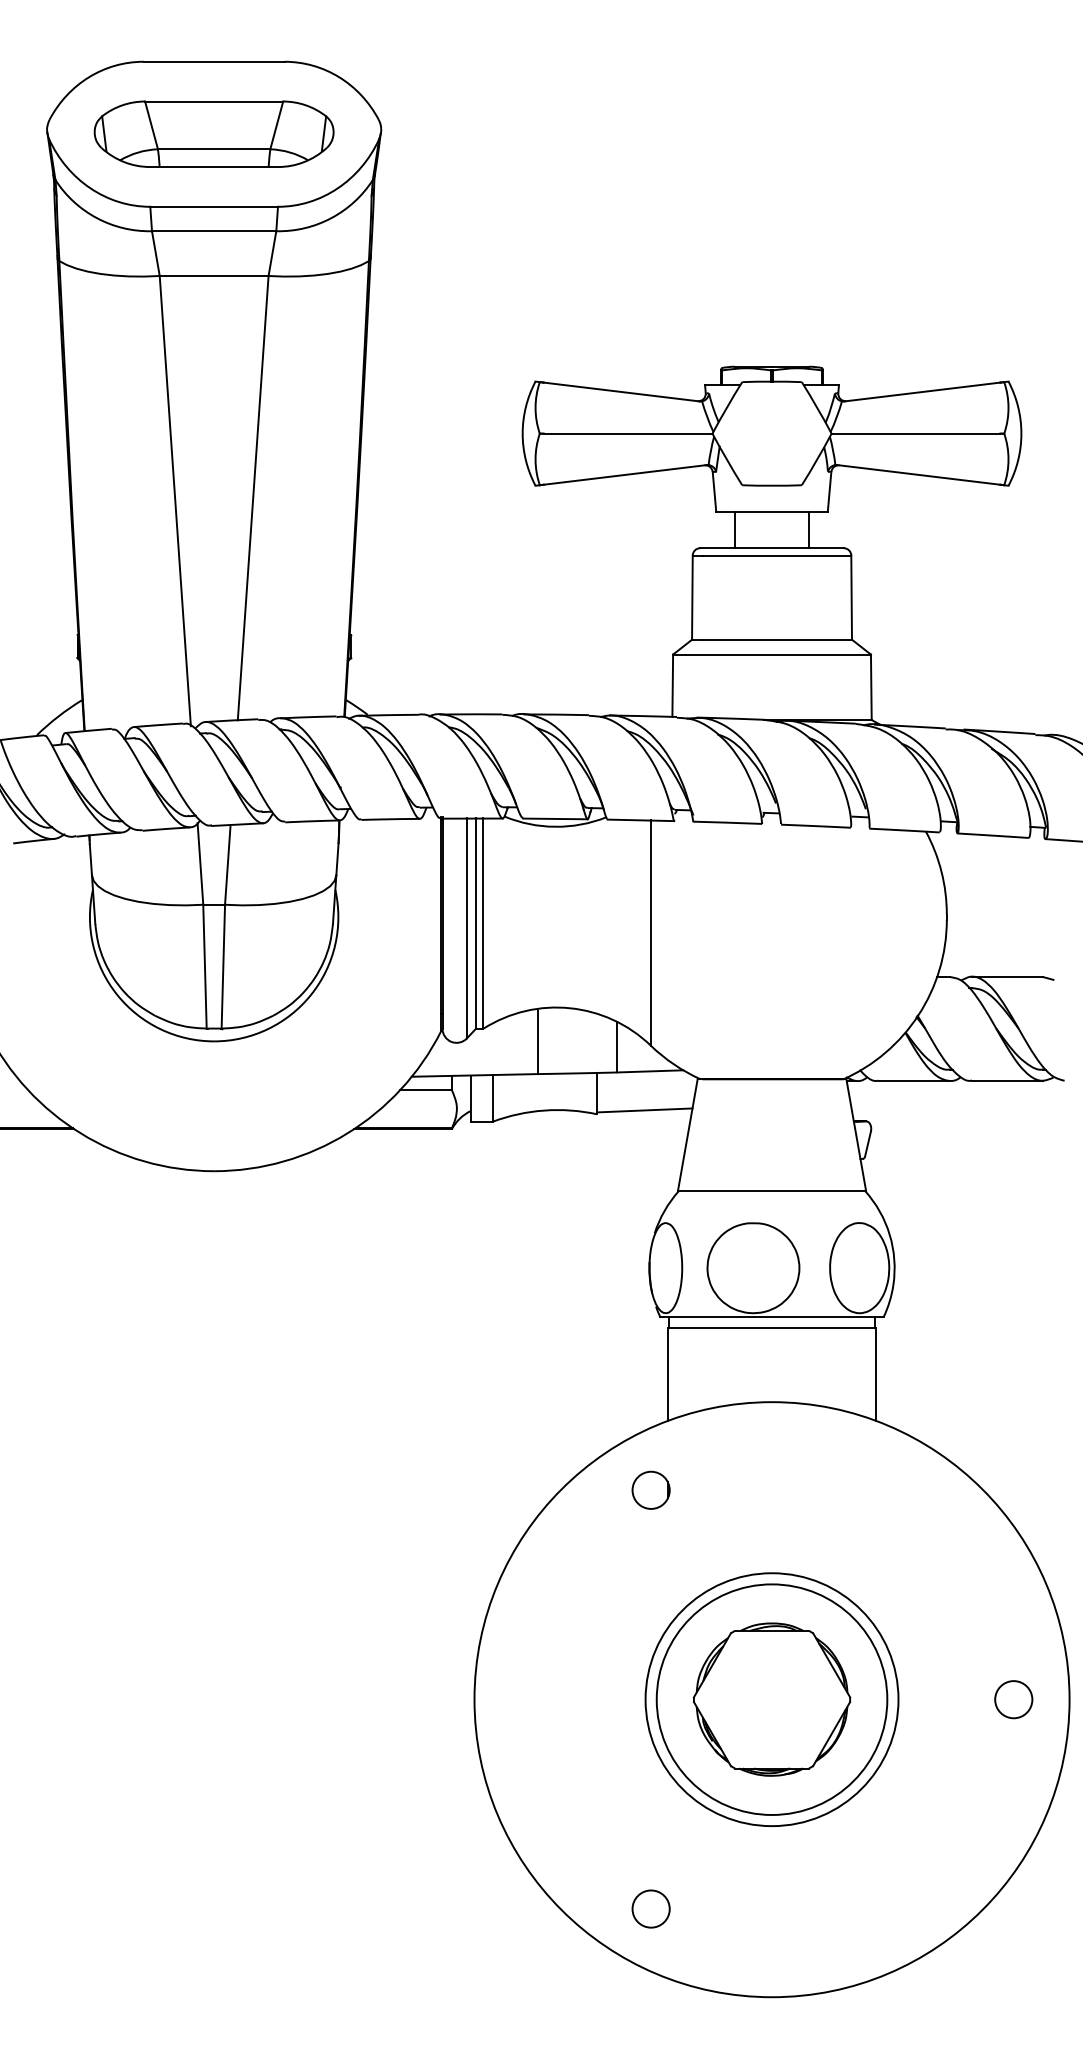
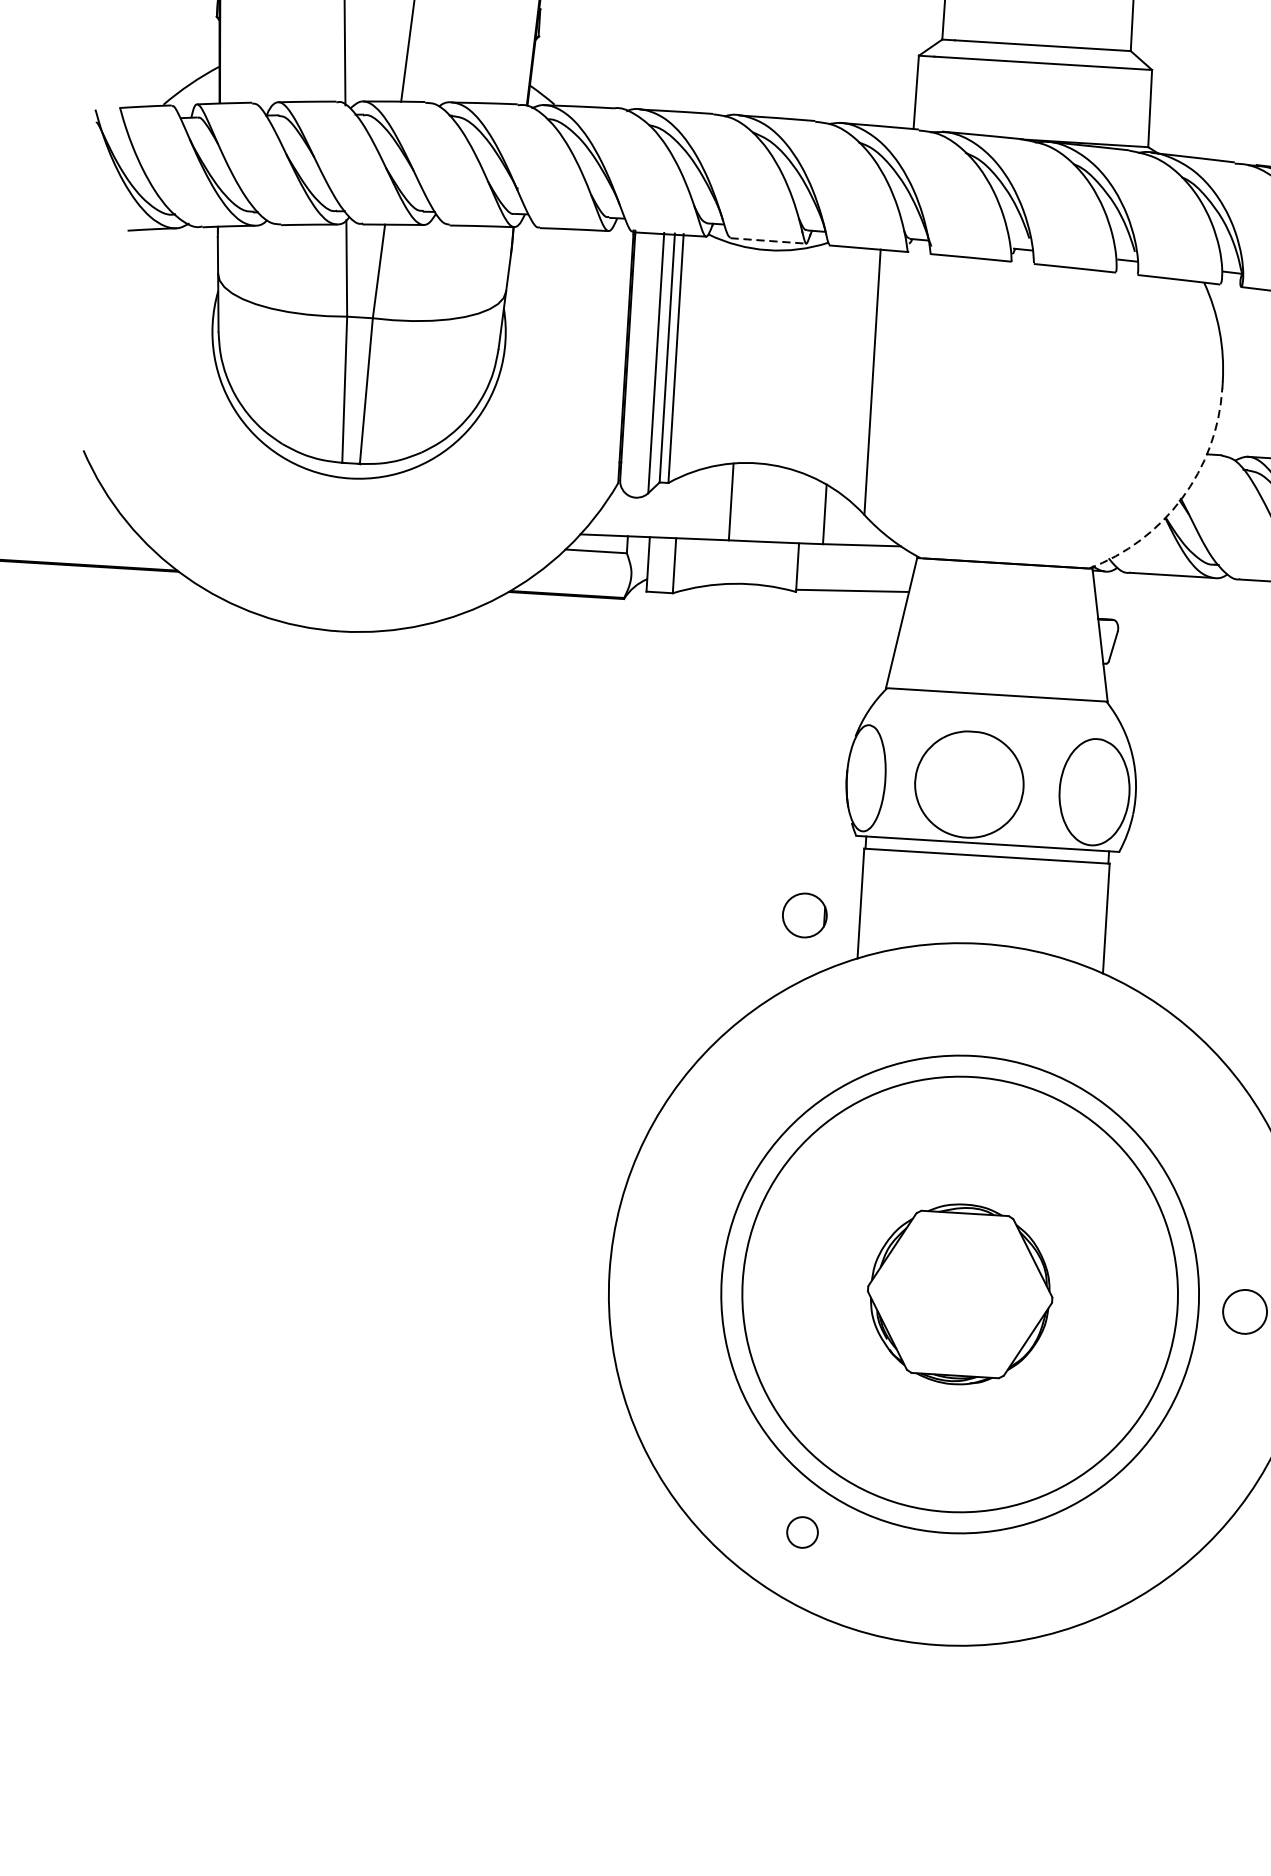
line: (555, 818) -> (768, 240), solid -> dashed
arc: (918, 1015) -> (1182, 498), solid -> dashed
circle: (650, 1489) -> (804, 914), moved
circle: (771, 1699) -> (959, 1294), size x1.6
circle: (771, 1699) -> (959, 1294), size x1.6
circle: (650, 1908) -> (801, 1531), size x0.7

